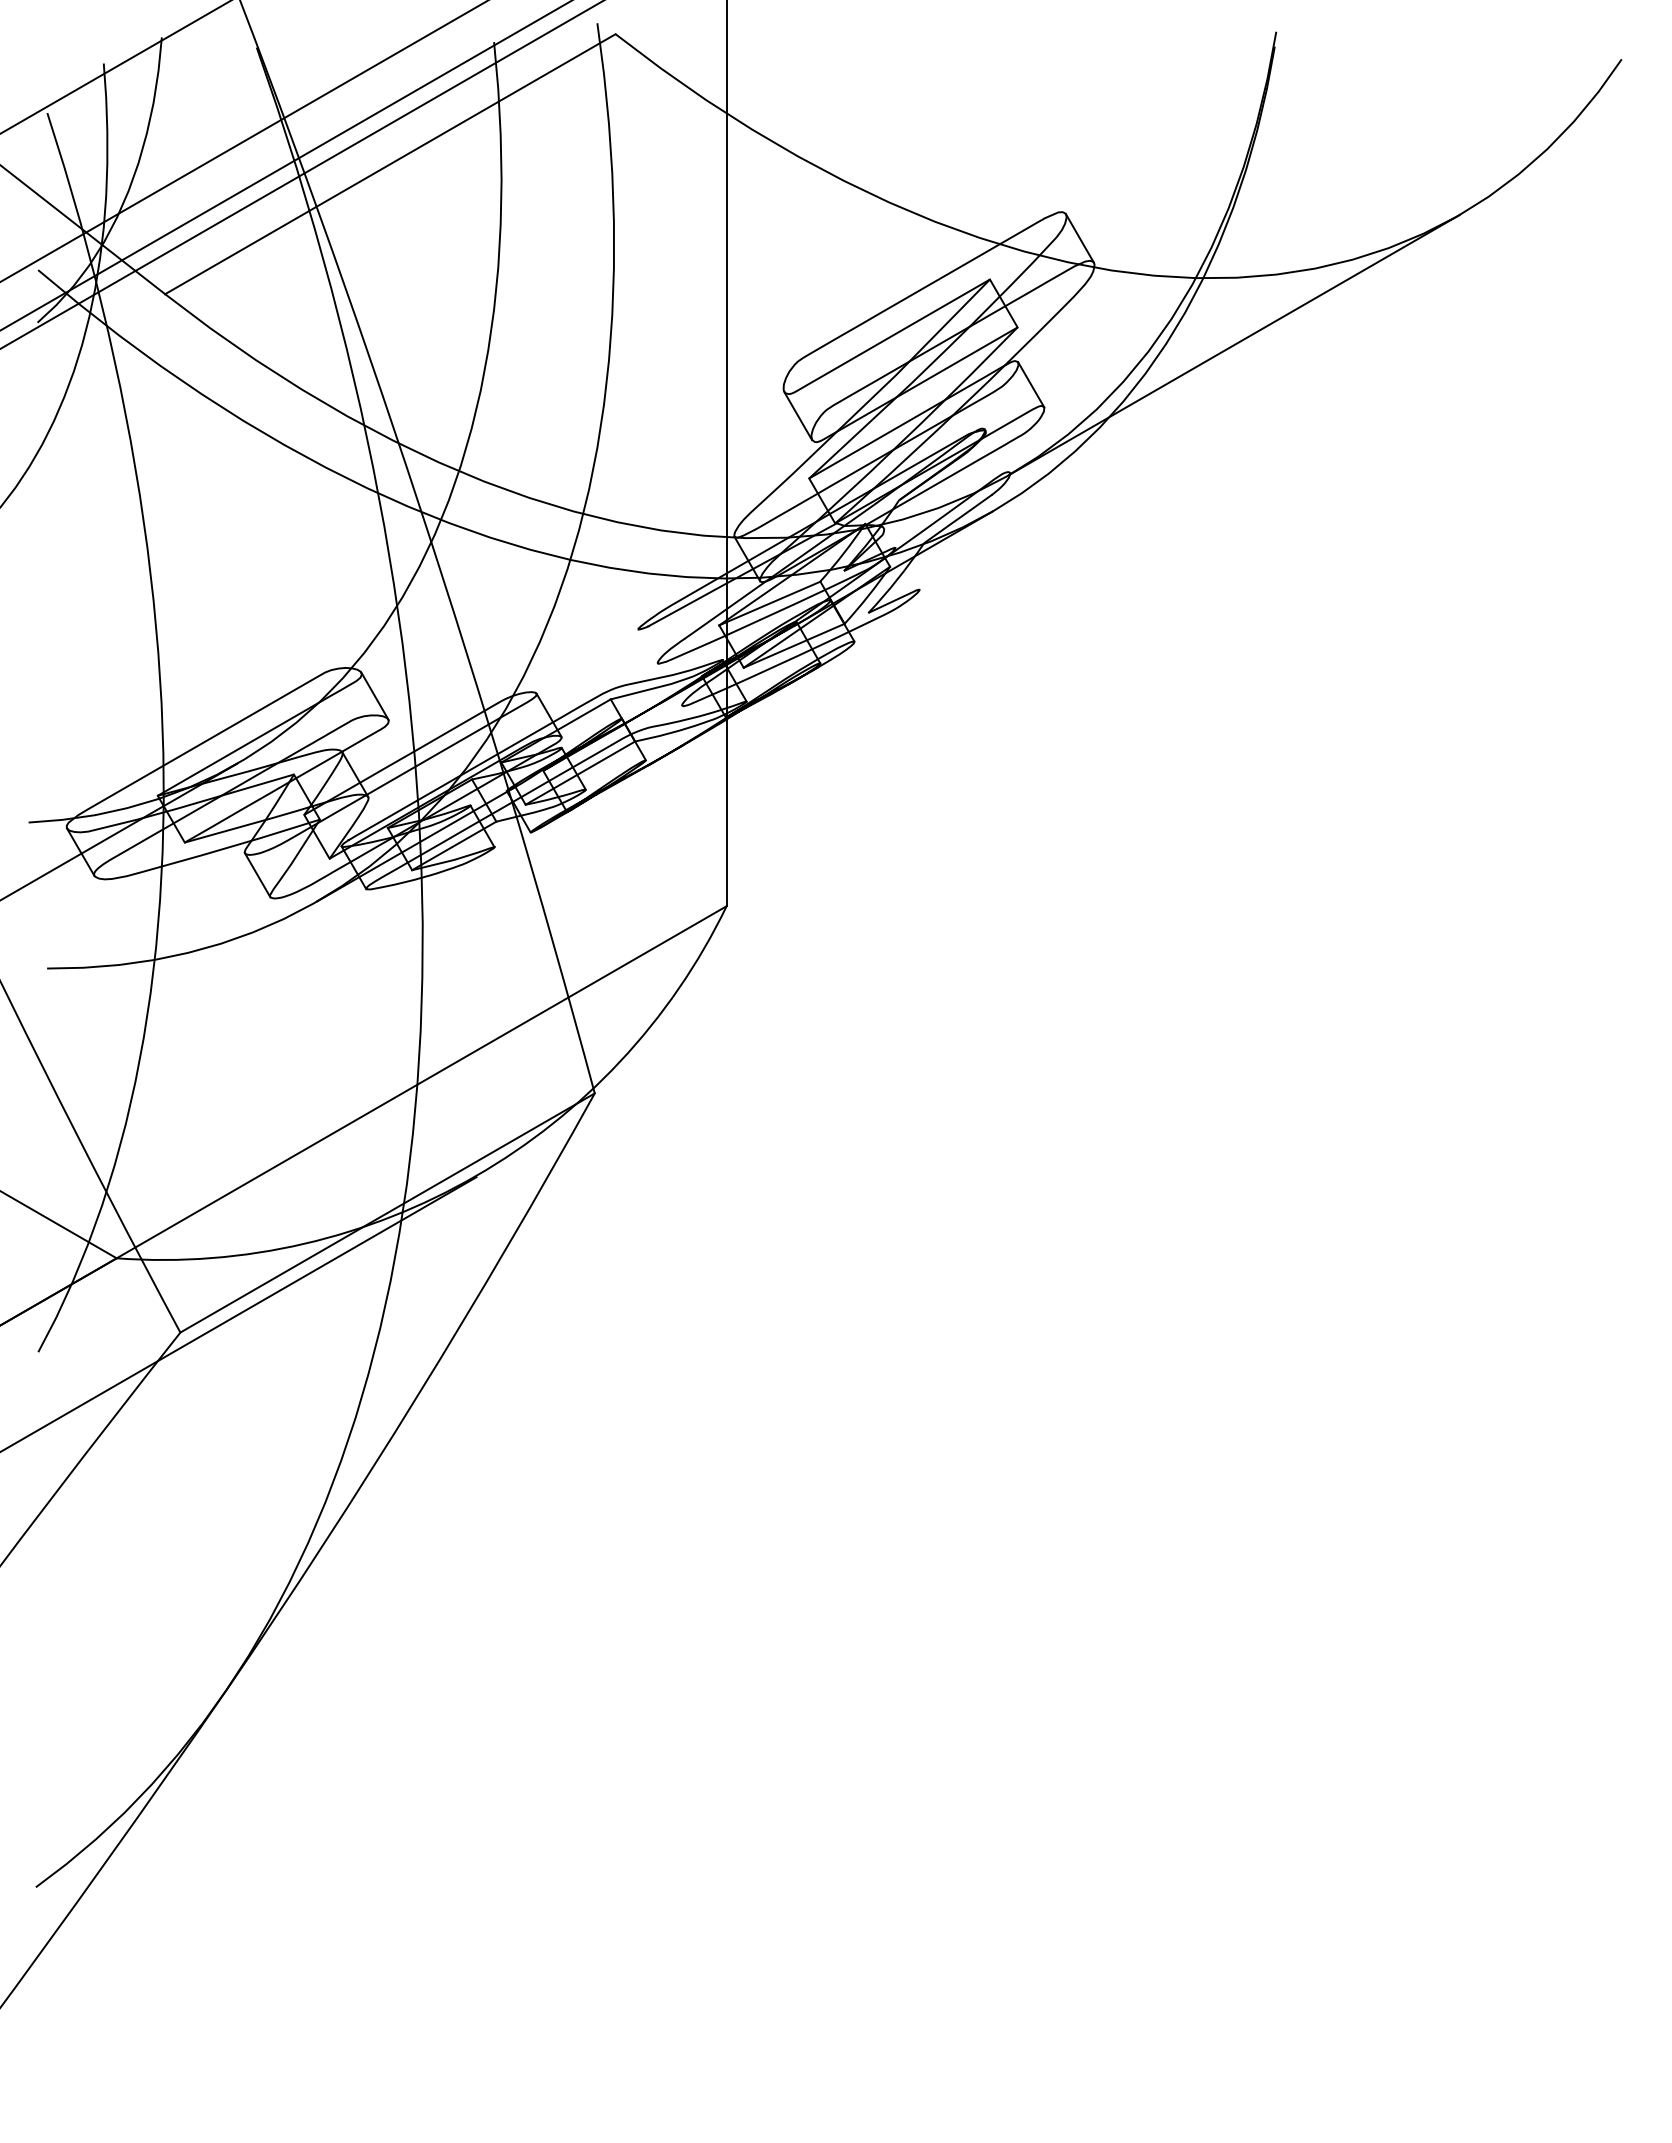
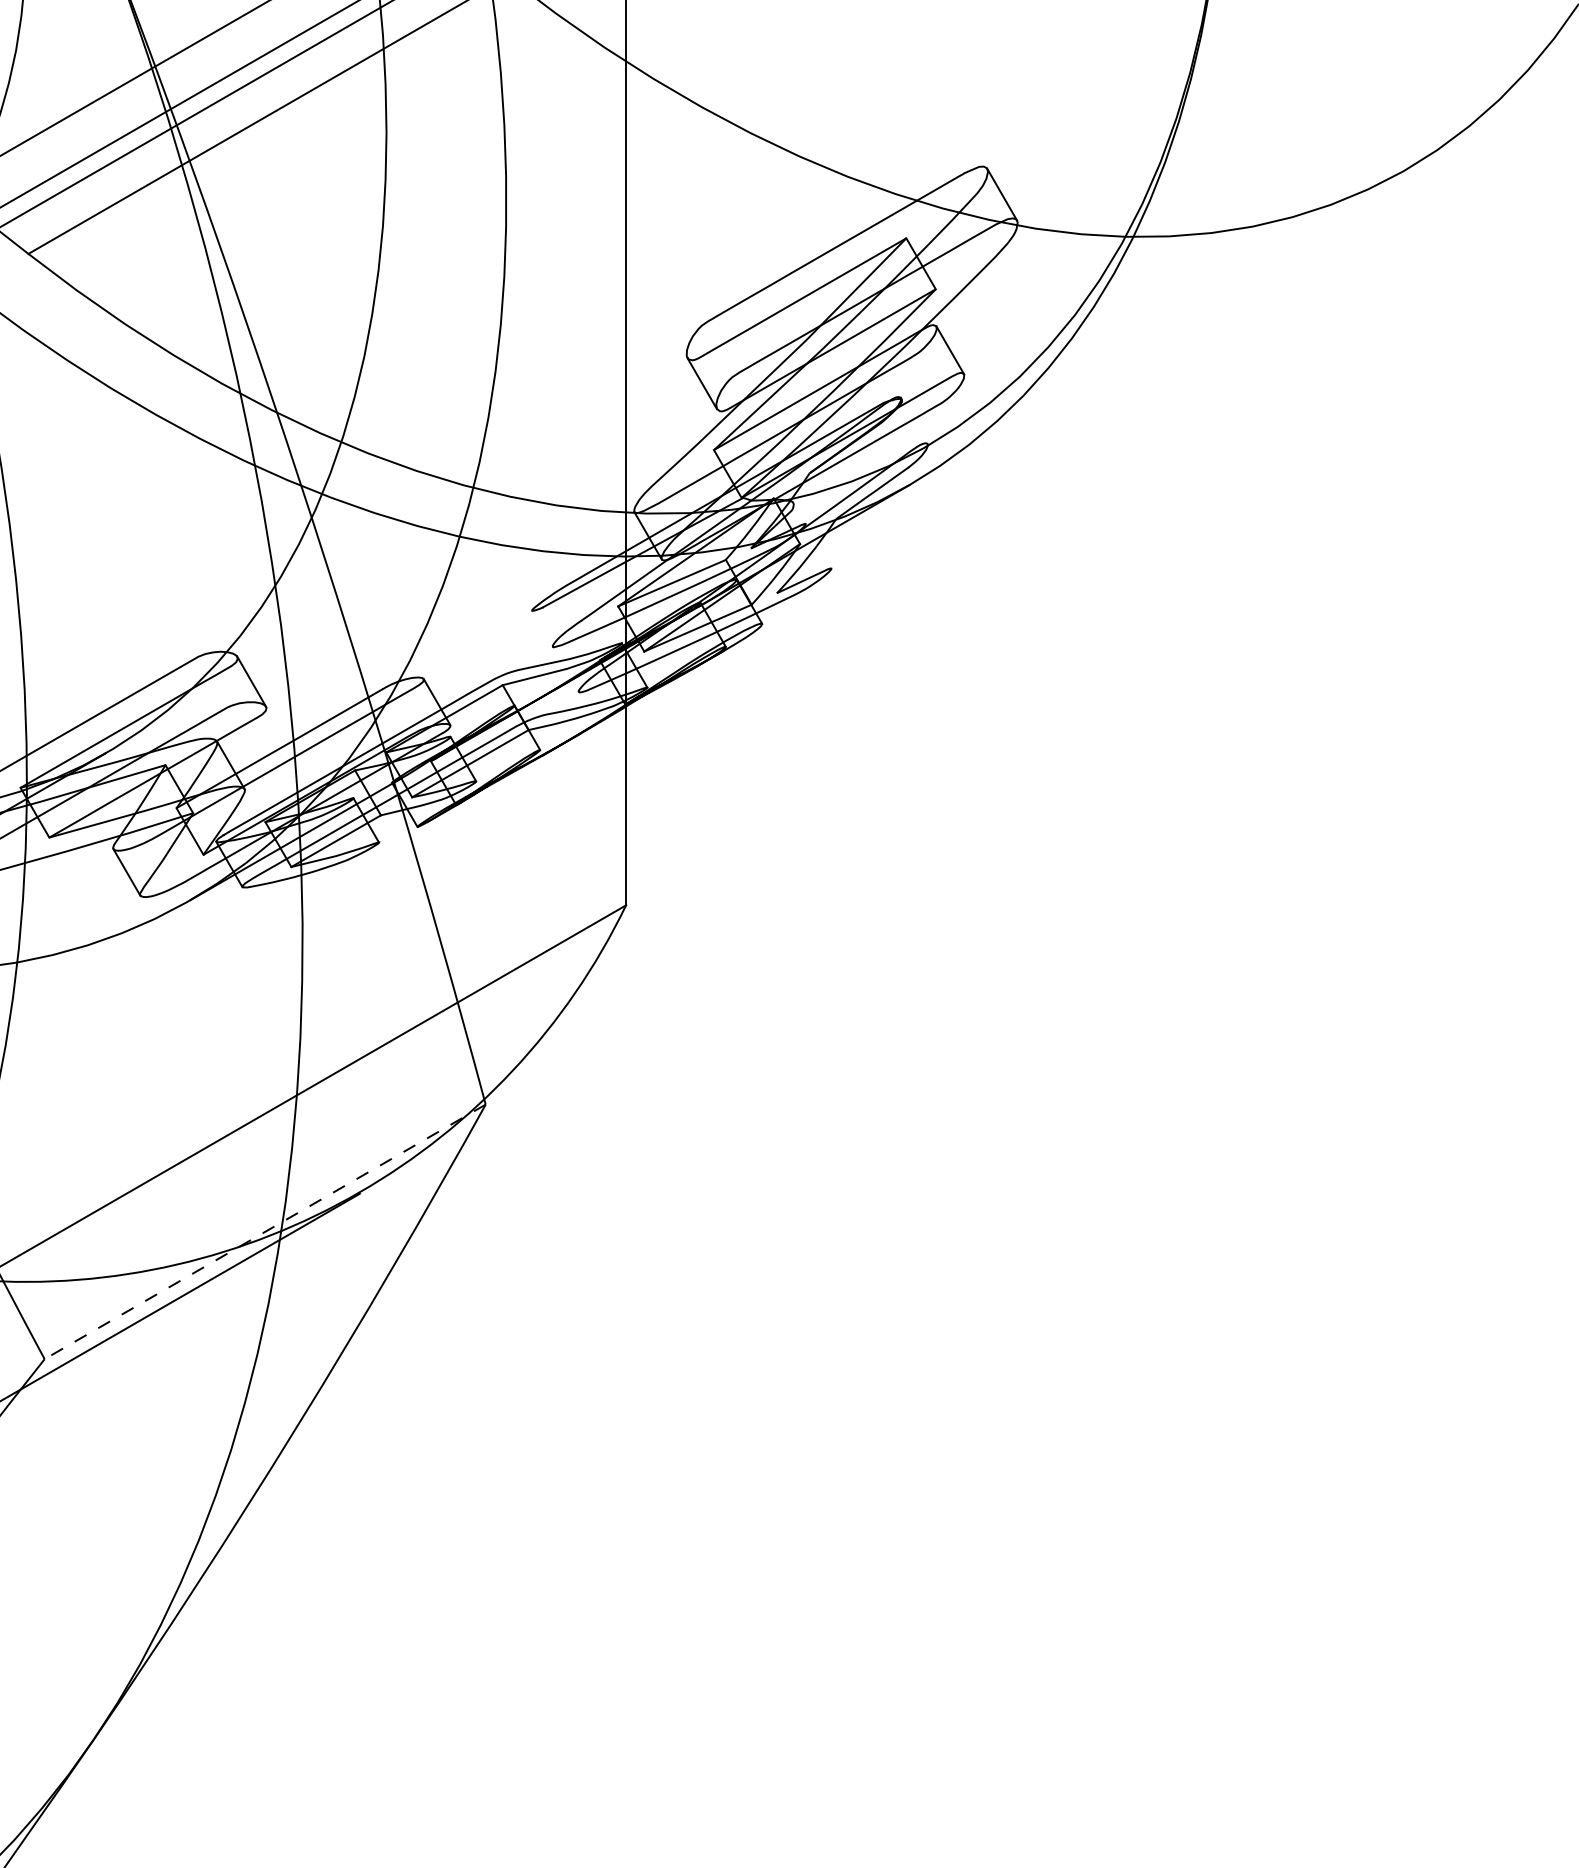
line: (1234, 344) -> (1166, 307), removed
line: (387, 1213) -> (265, 1232), solid -> dashed

